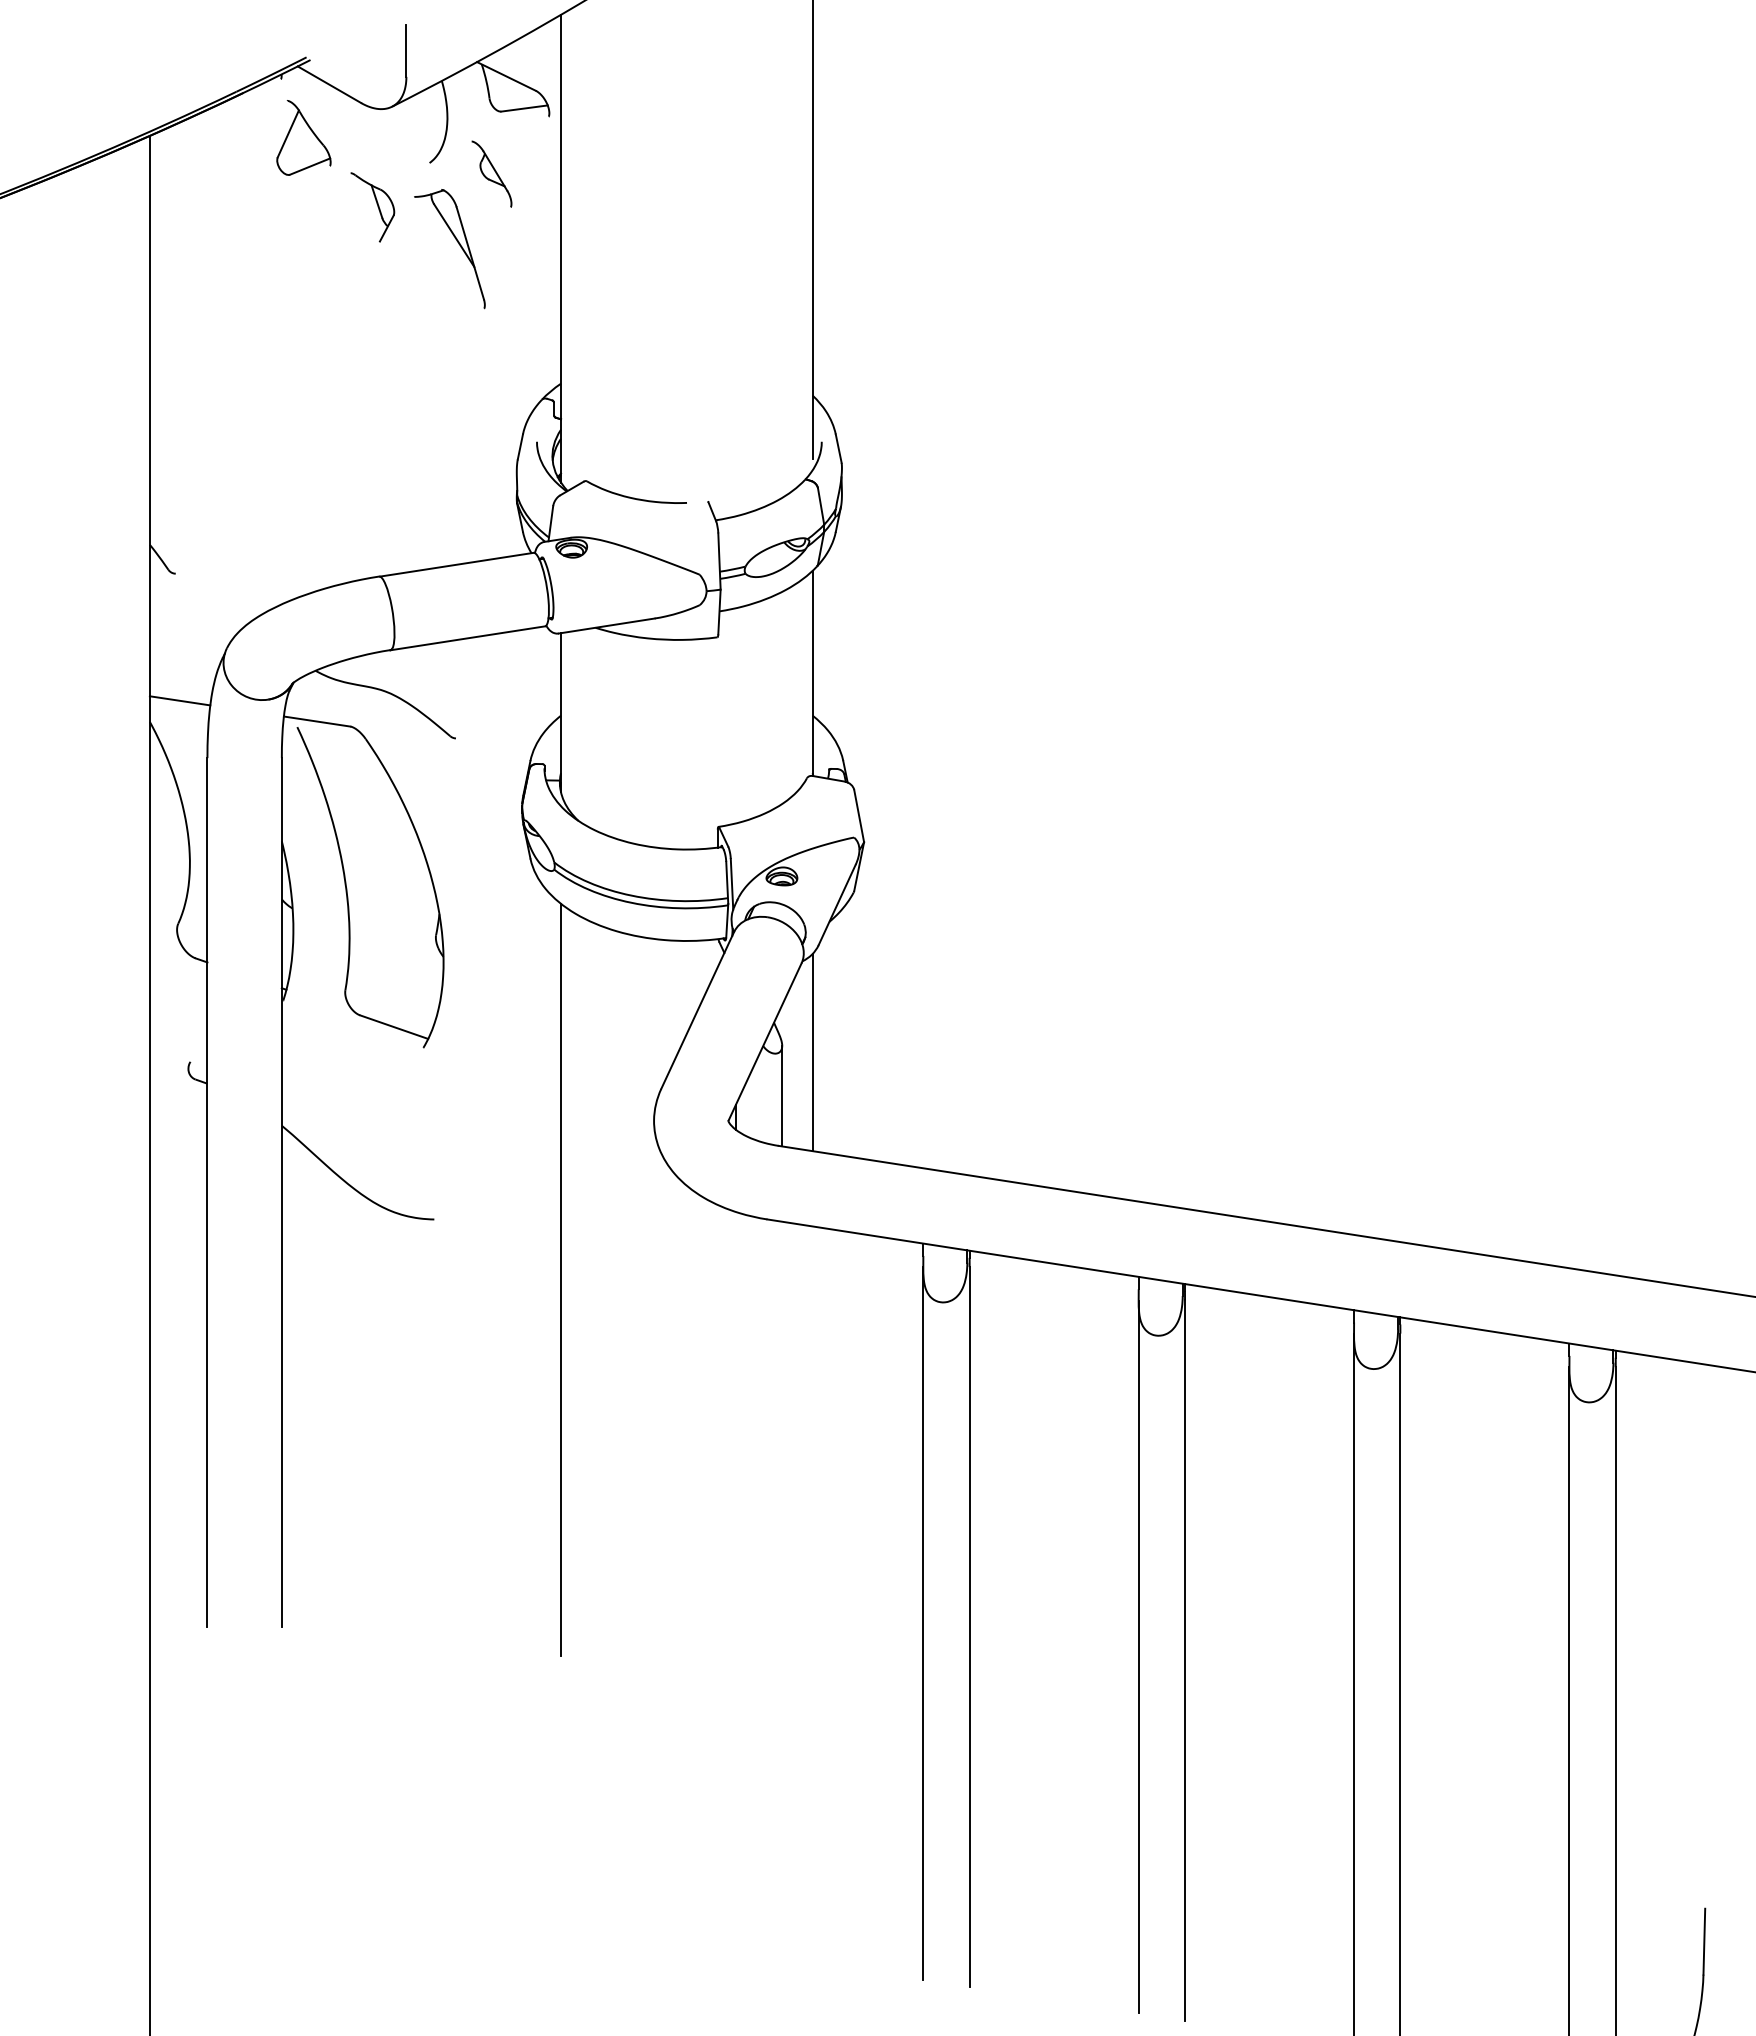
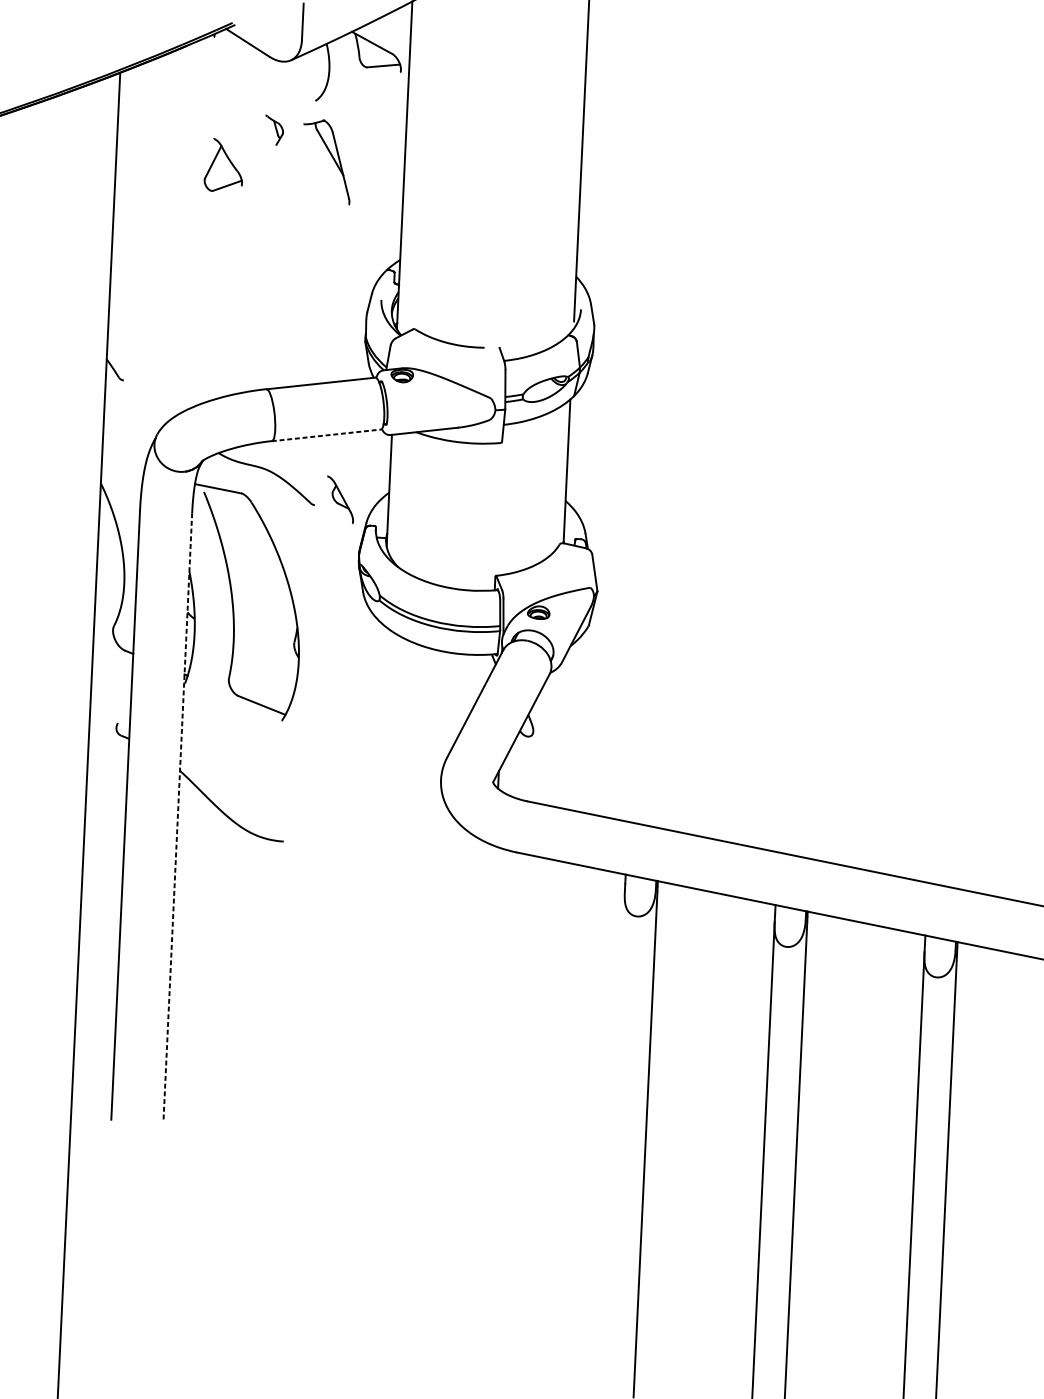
part: (303, 137) -> (223, 165), moved
part: (491, 173) -> (340, 499), moved
part: (372, 207) -> (273, 130), size x0.6
line: (468, 638) -> (326, 435), solid -> dashed
line: (179, 700) -> (122, 469), removed
line: (812, 1052) -> (554, 737), removed
line: (782, 1095) -> (531, 766), removed
line: (281, 1193) -> (177, 818), solid -> dashed
line: (561, 1279) -> (370, 887), removed
line: (923, 1623) -> (613, 1140), removed

